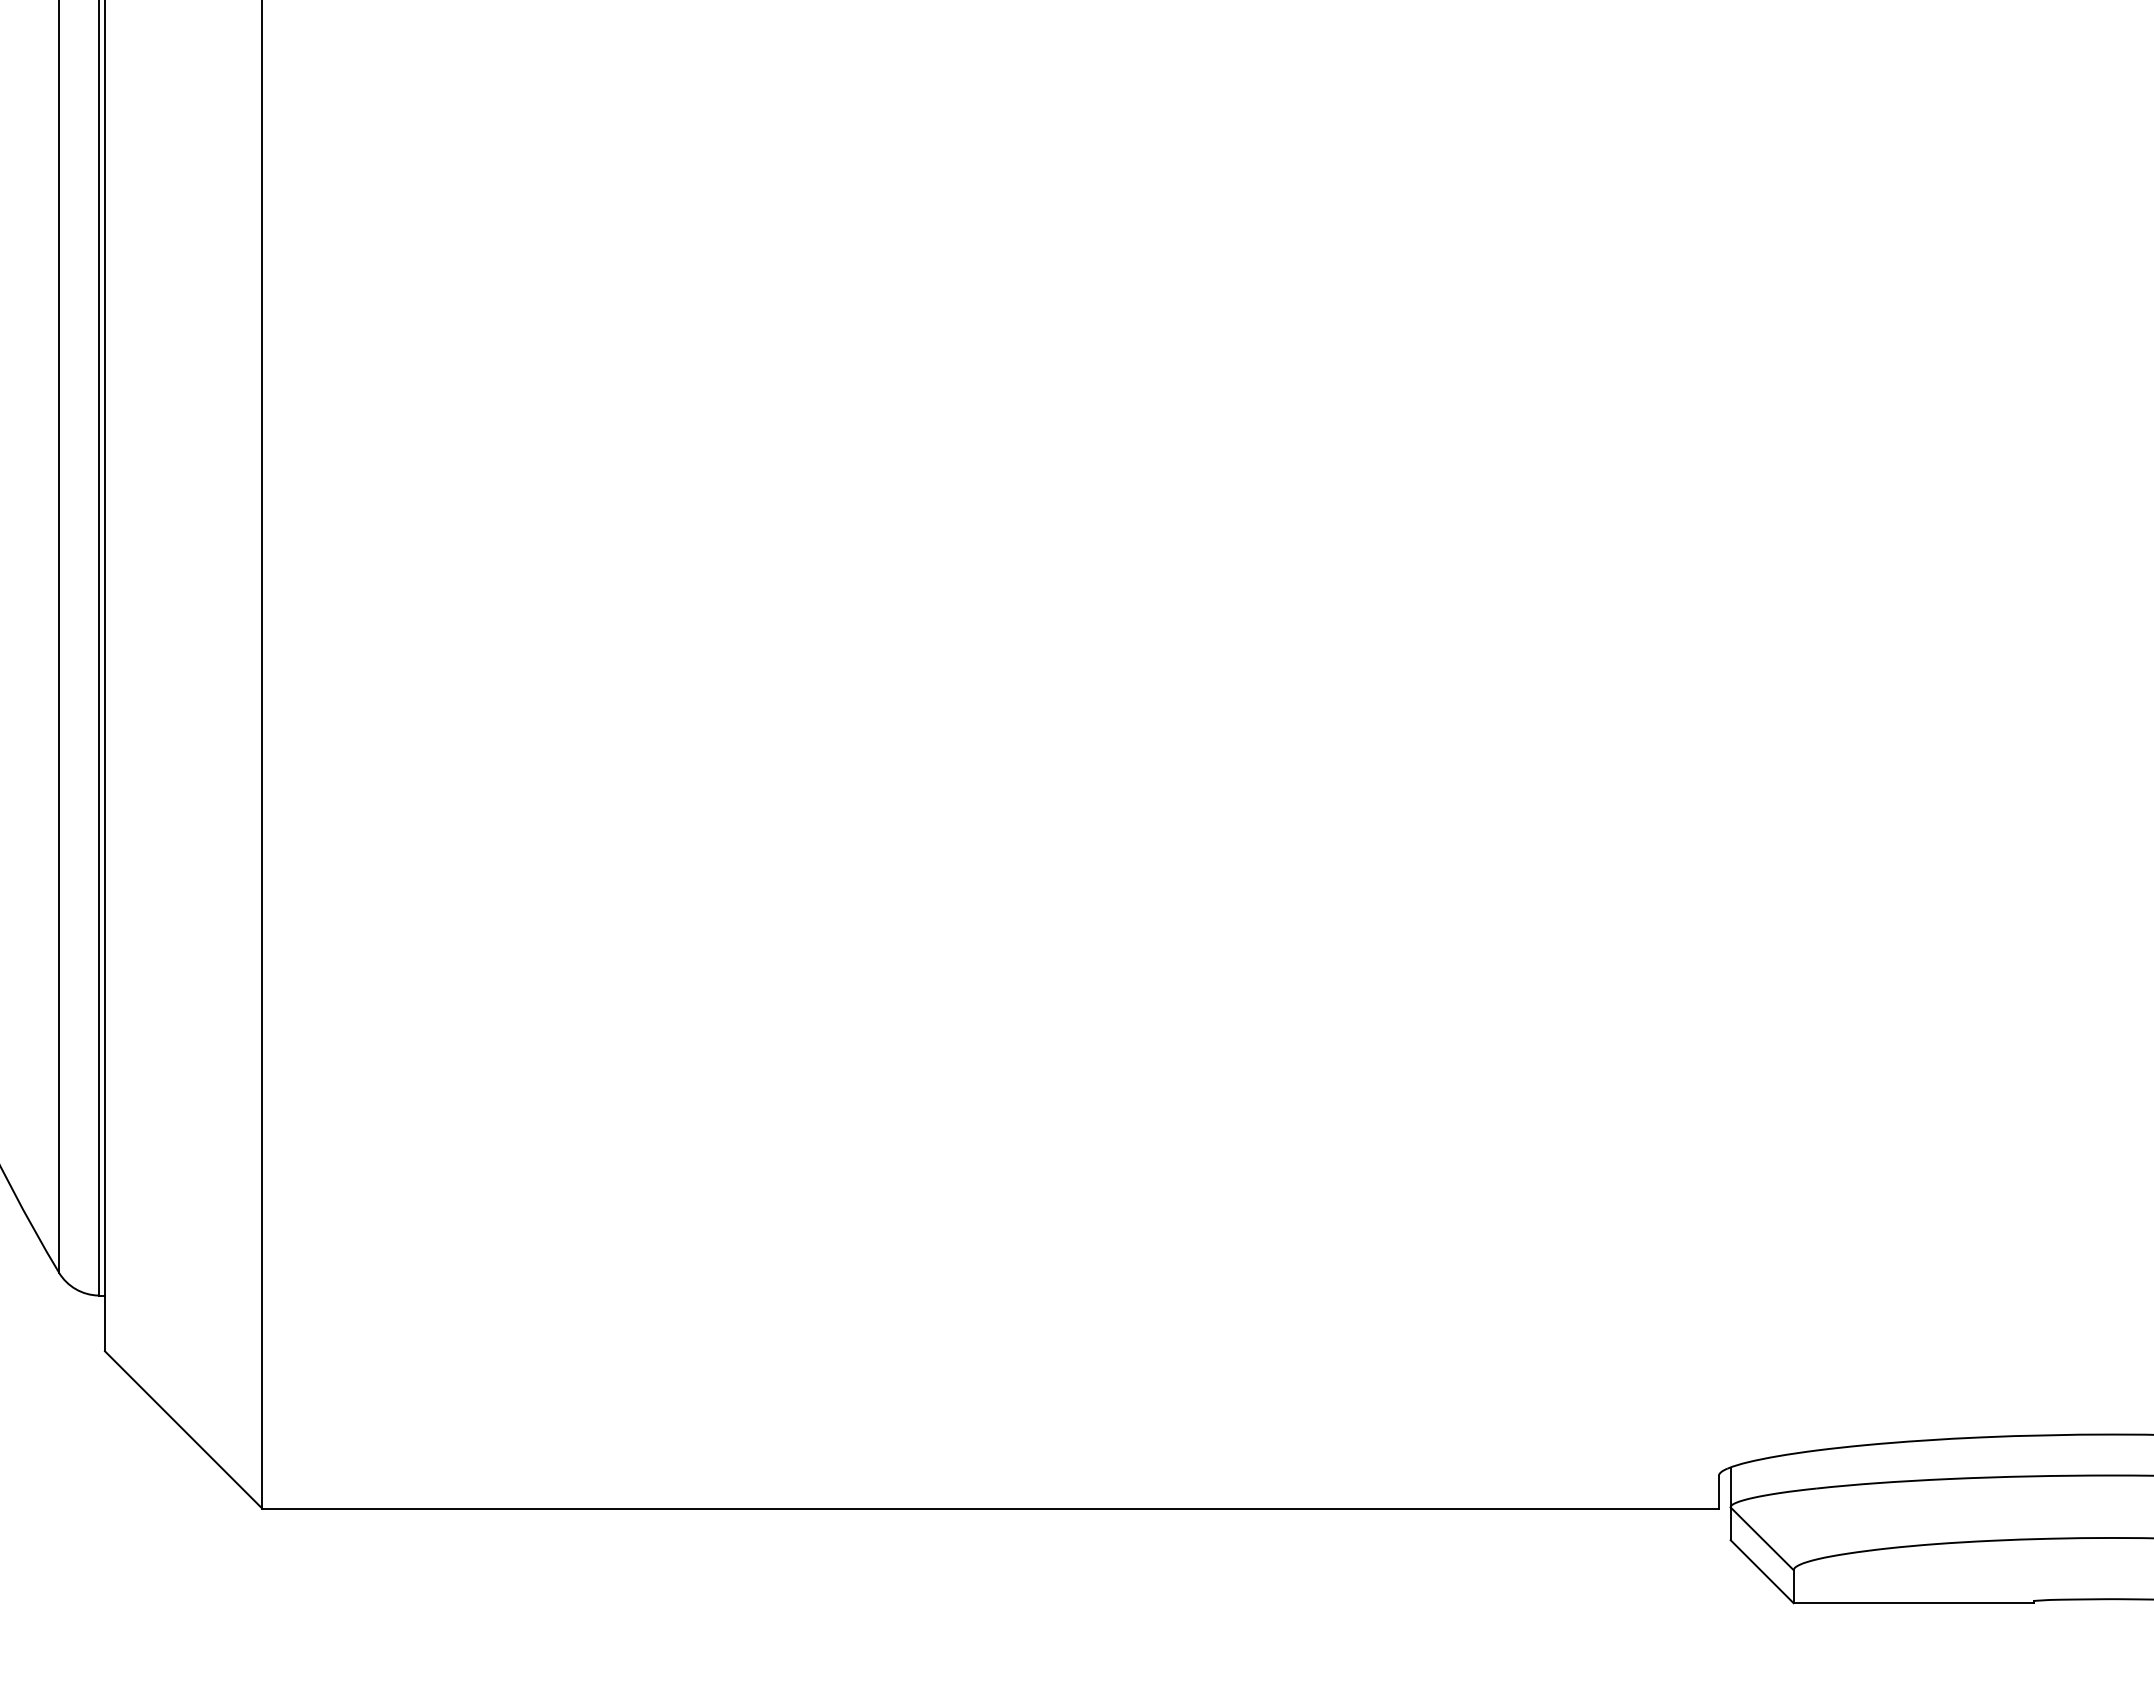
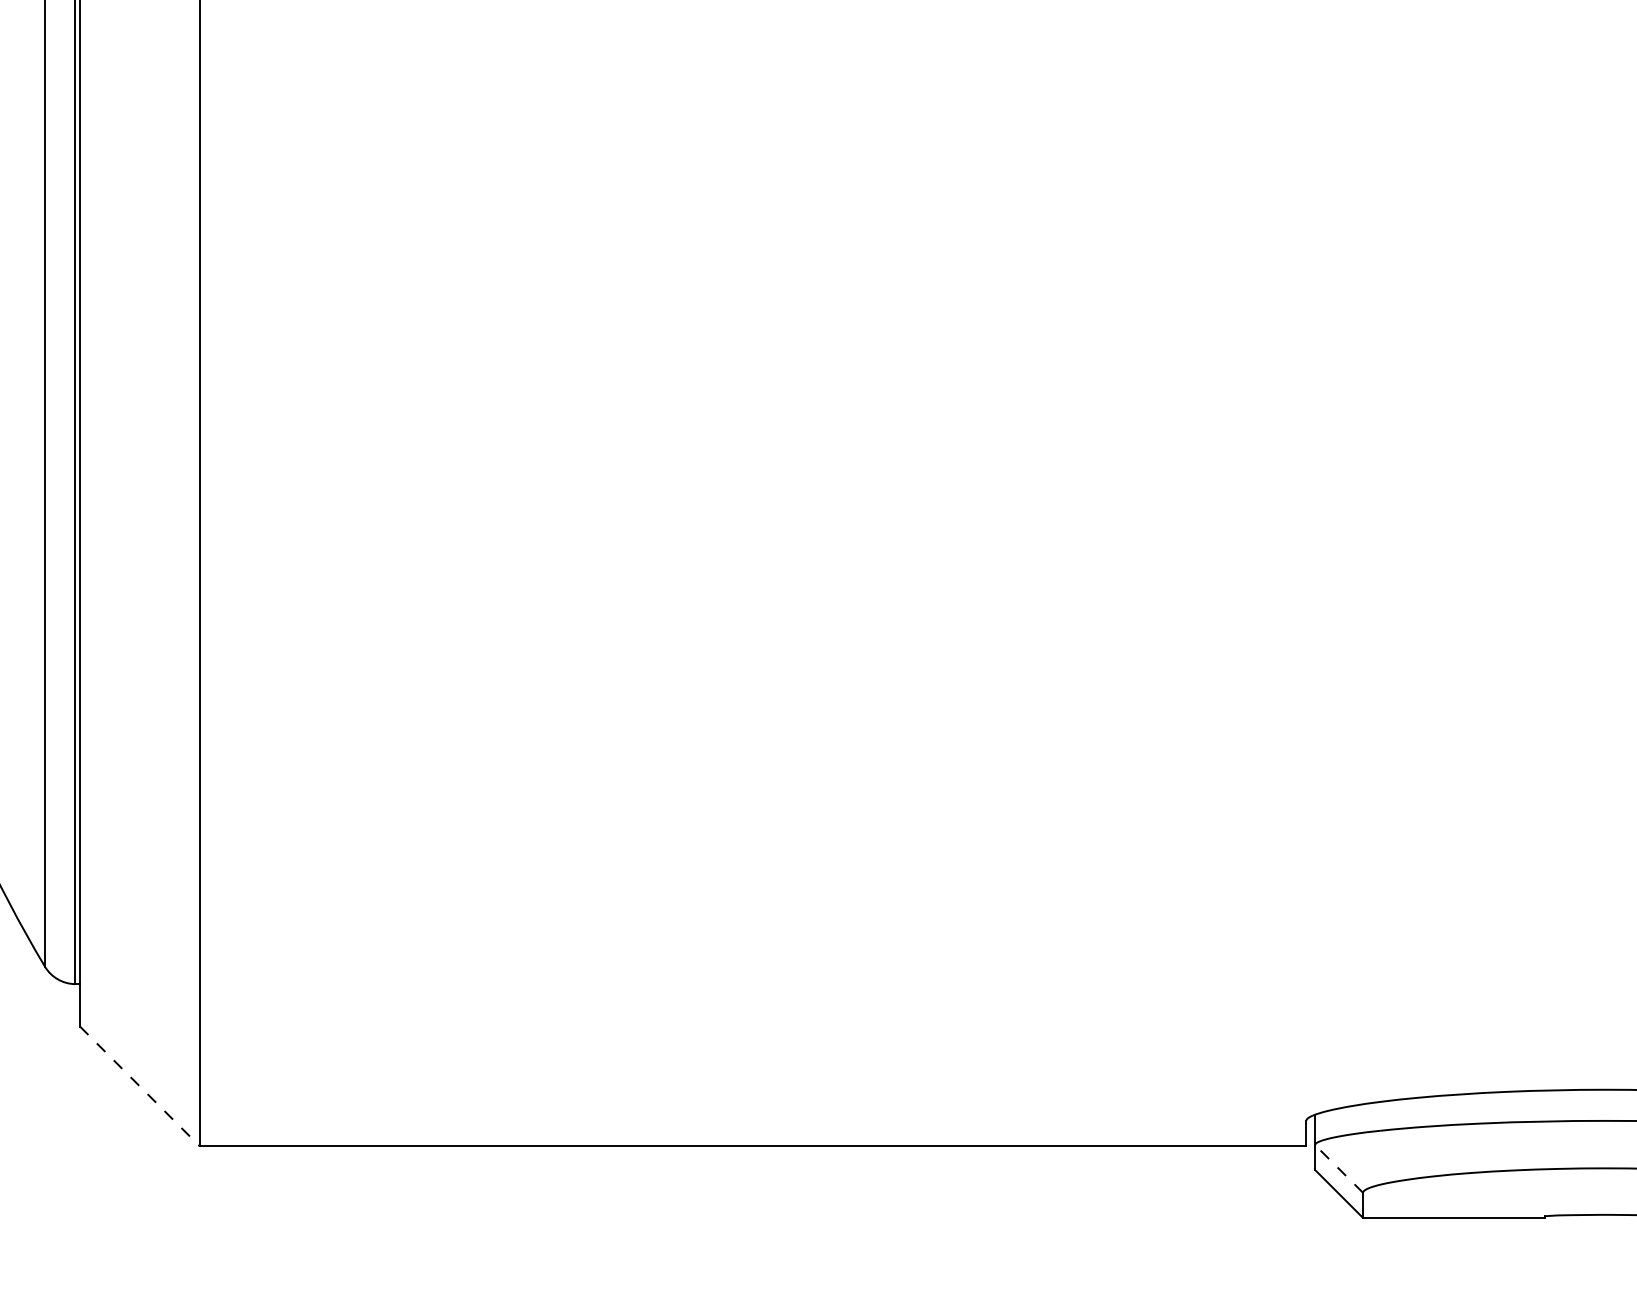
line: (184, 1430) -> (140, 1086), solid -> dashed
line: (1761, 1538) -> (1338, 1168), solid -> dashed

